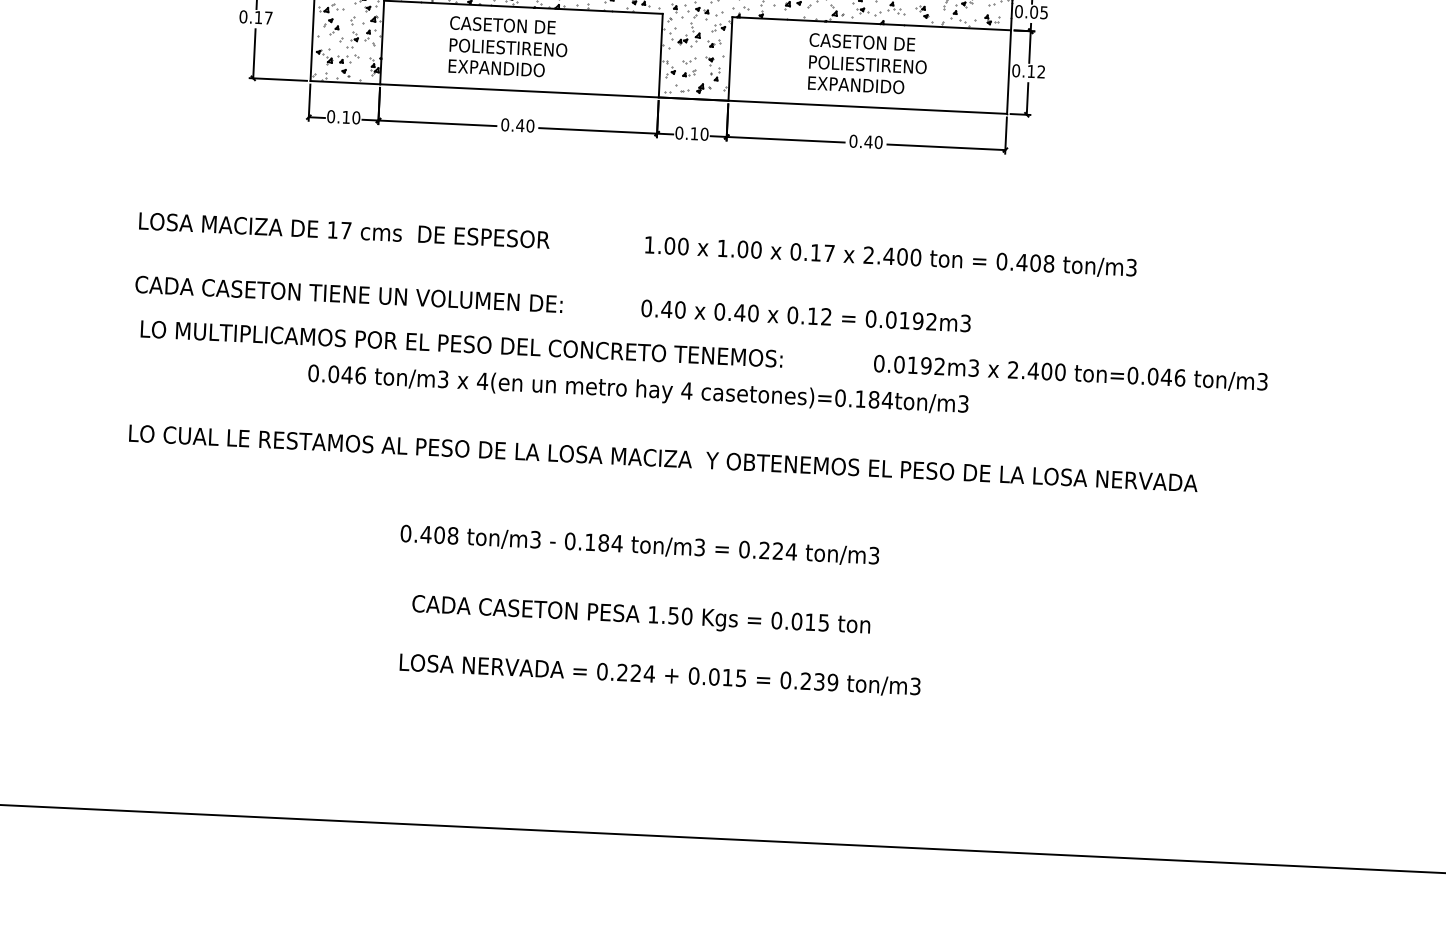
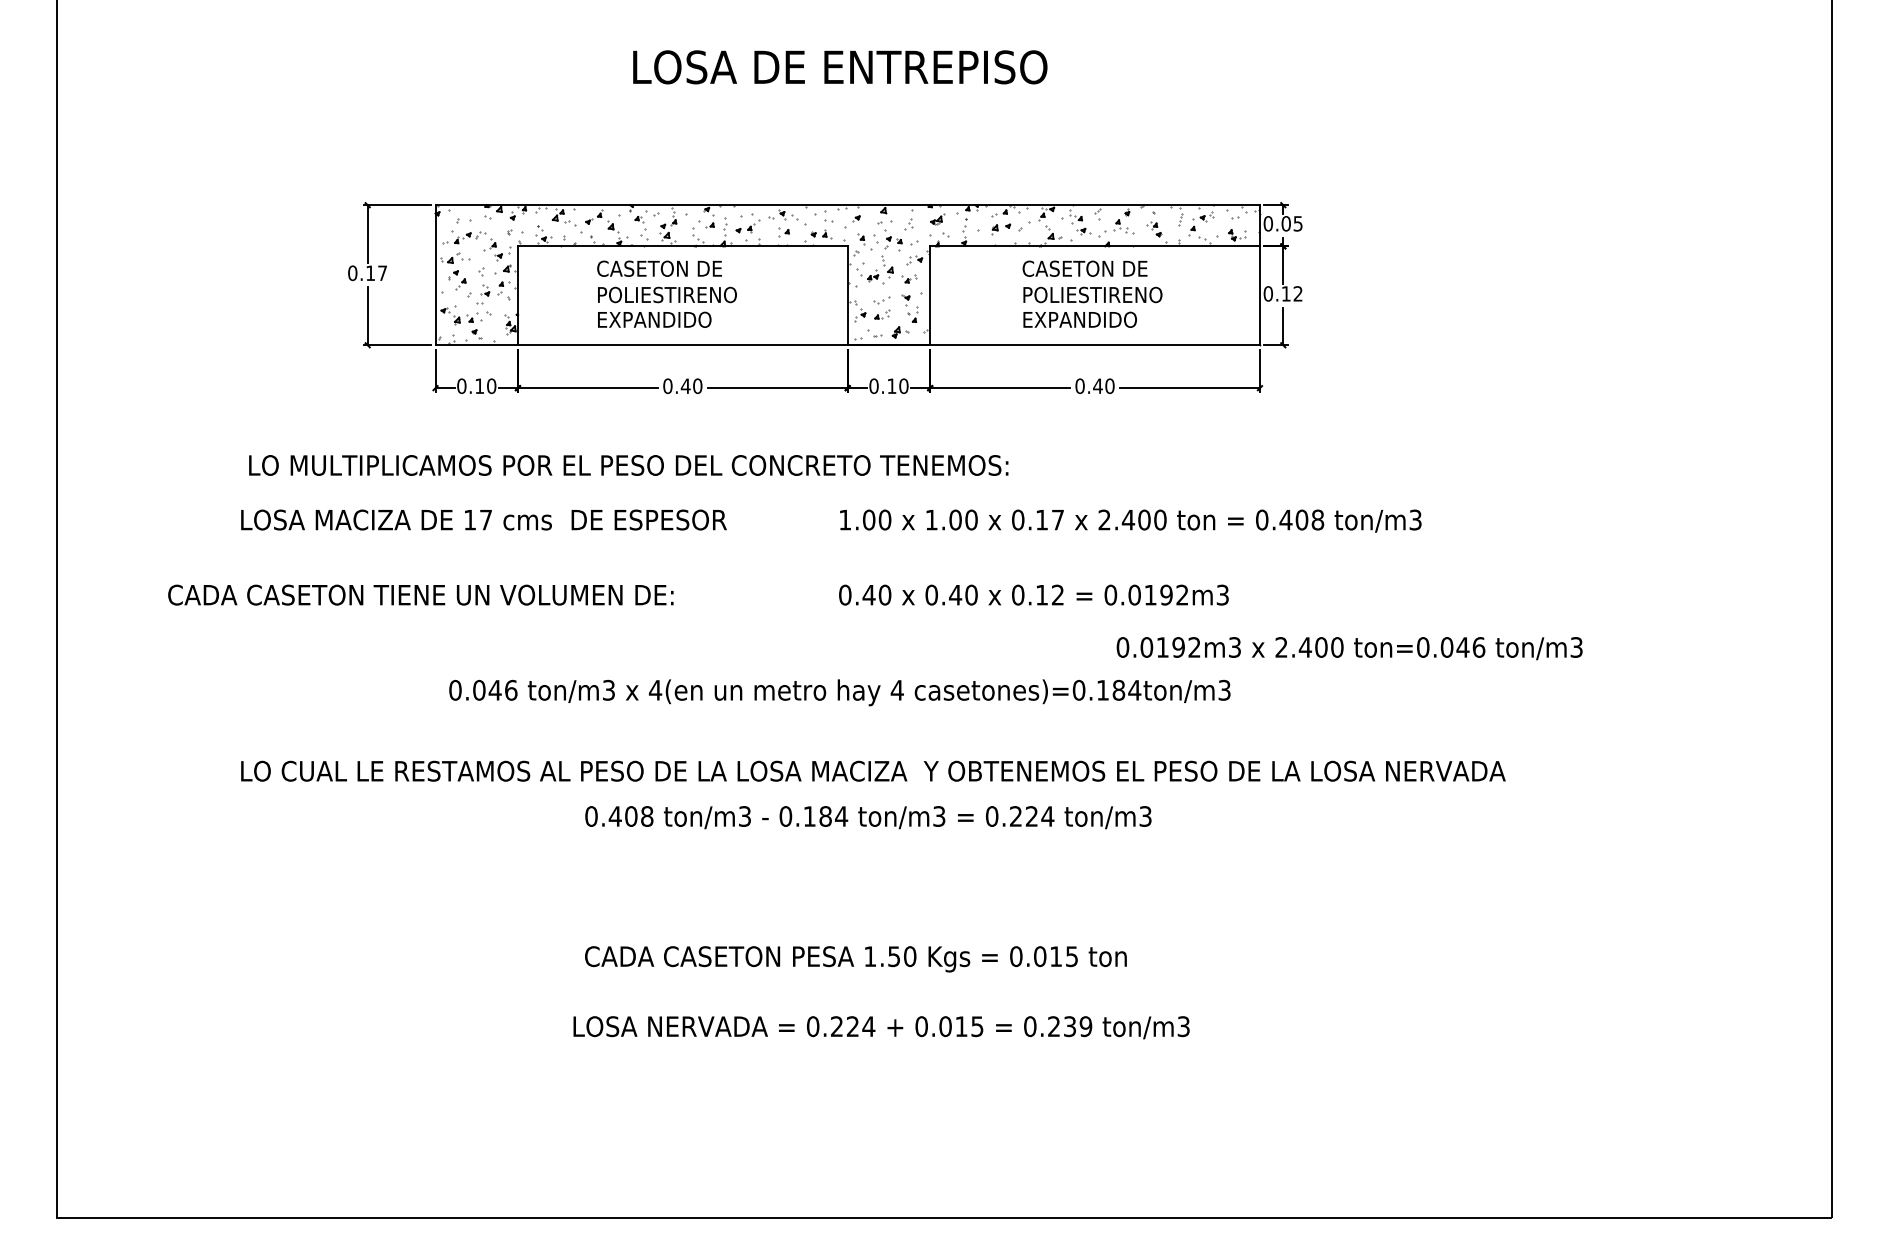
text: (348, 293) -> (420, 594), moved
text: (461, 344) -> (628, 465), moved
text: (640, 545) -> (868, 817), moved

